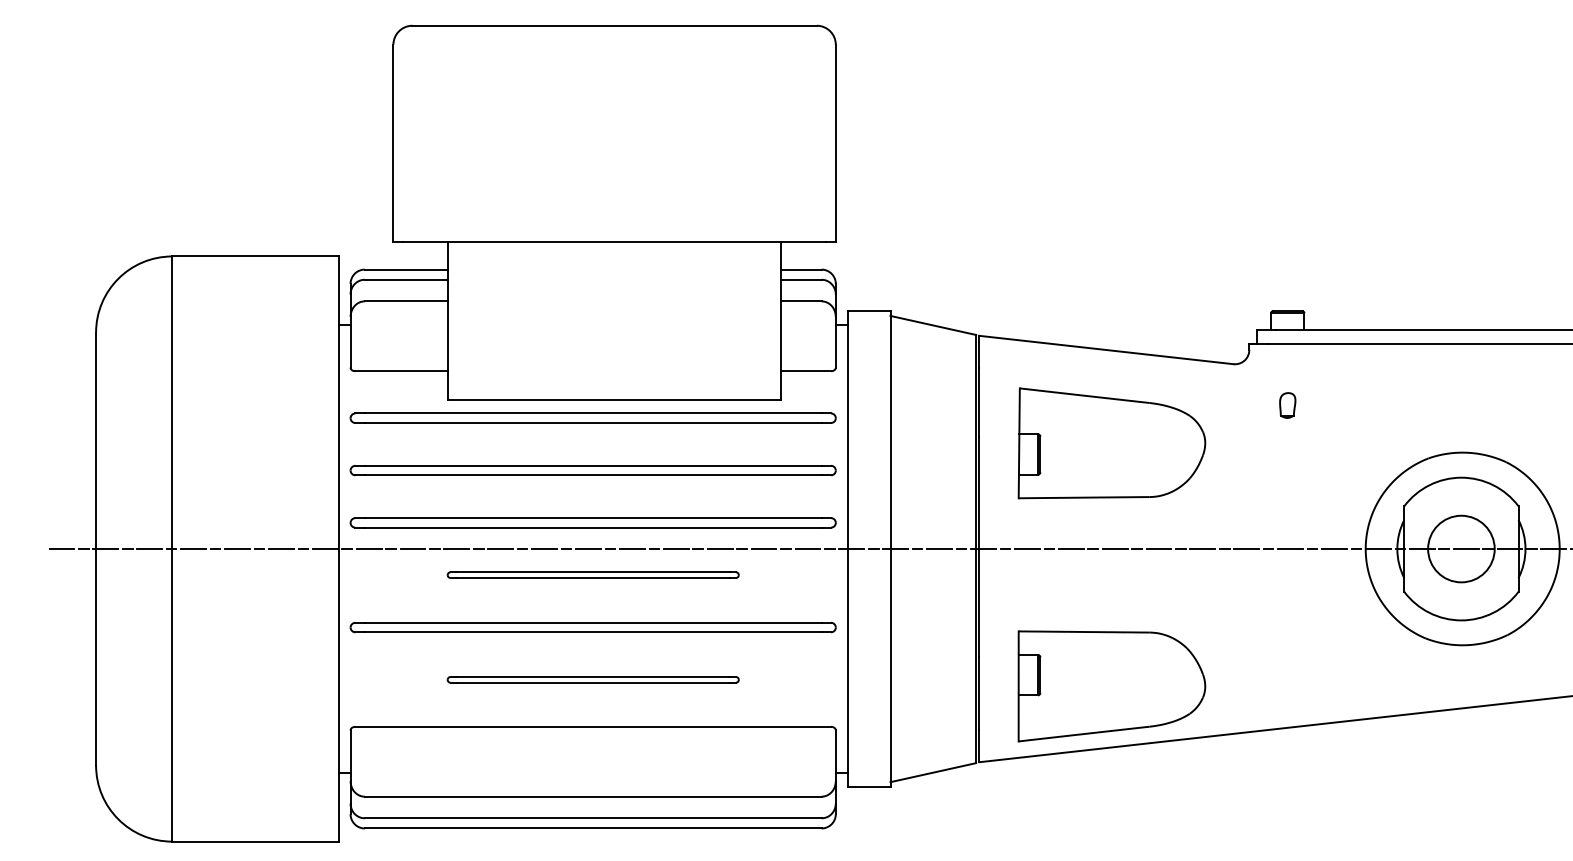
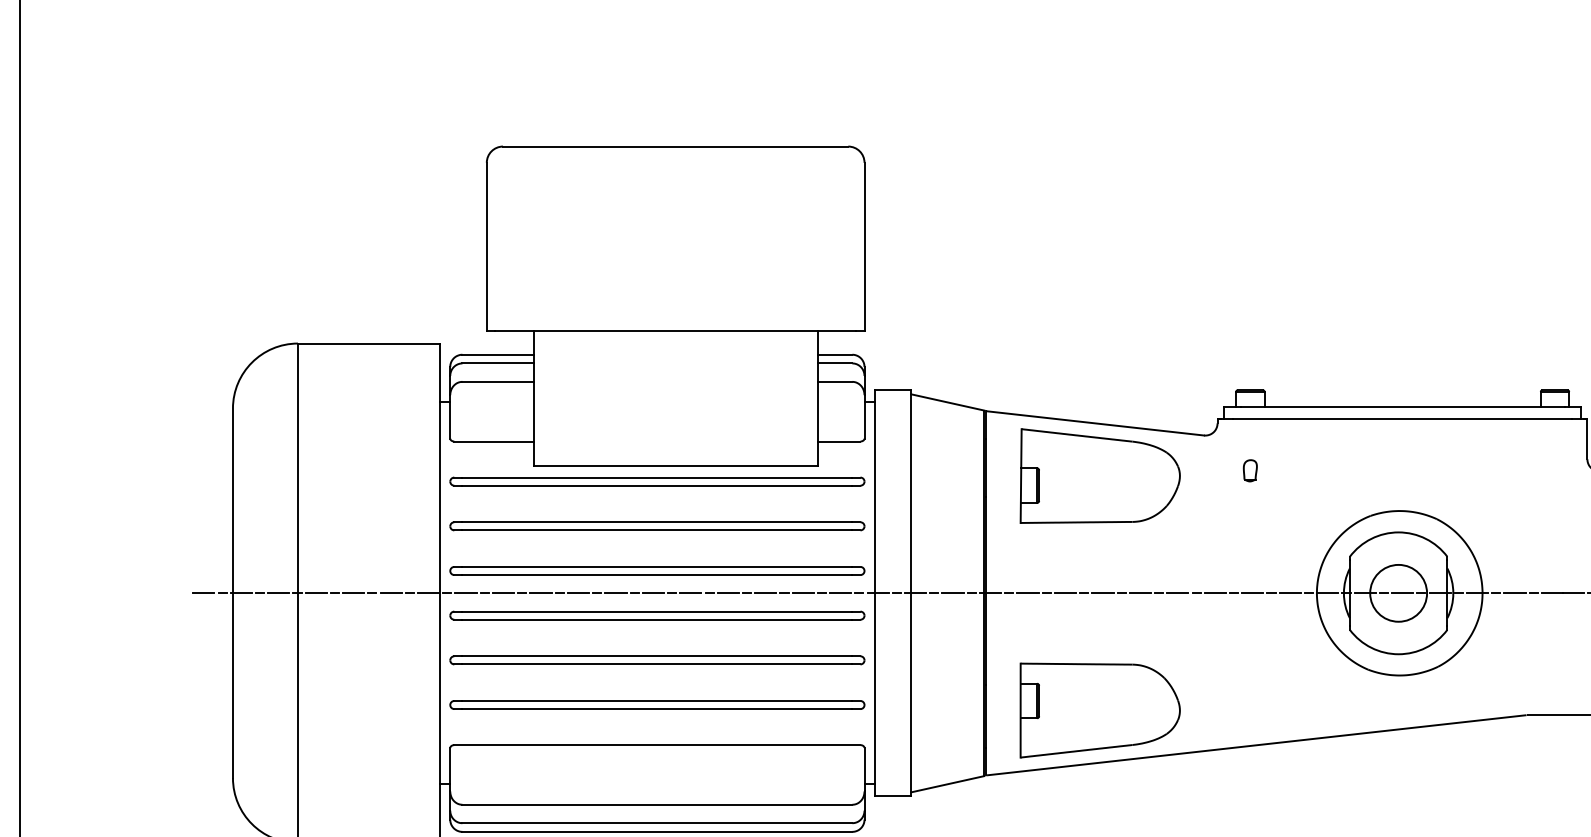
part: (1111, 442) -> (1099, 475), moved
part: (593, 575) -> (657, 615), size x1.67
part: (593, 679) -> (657, 704), size x1.67

